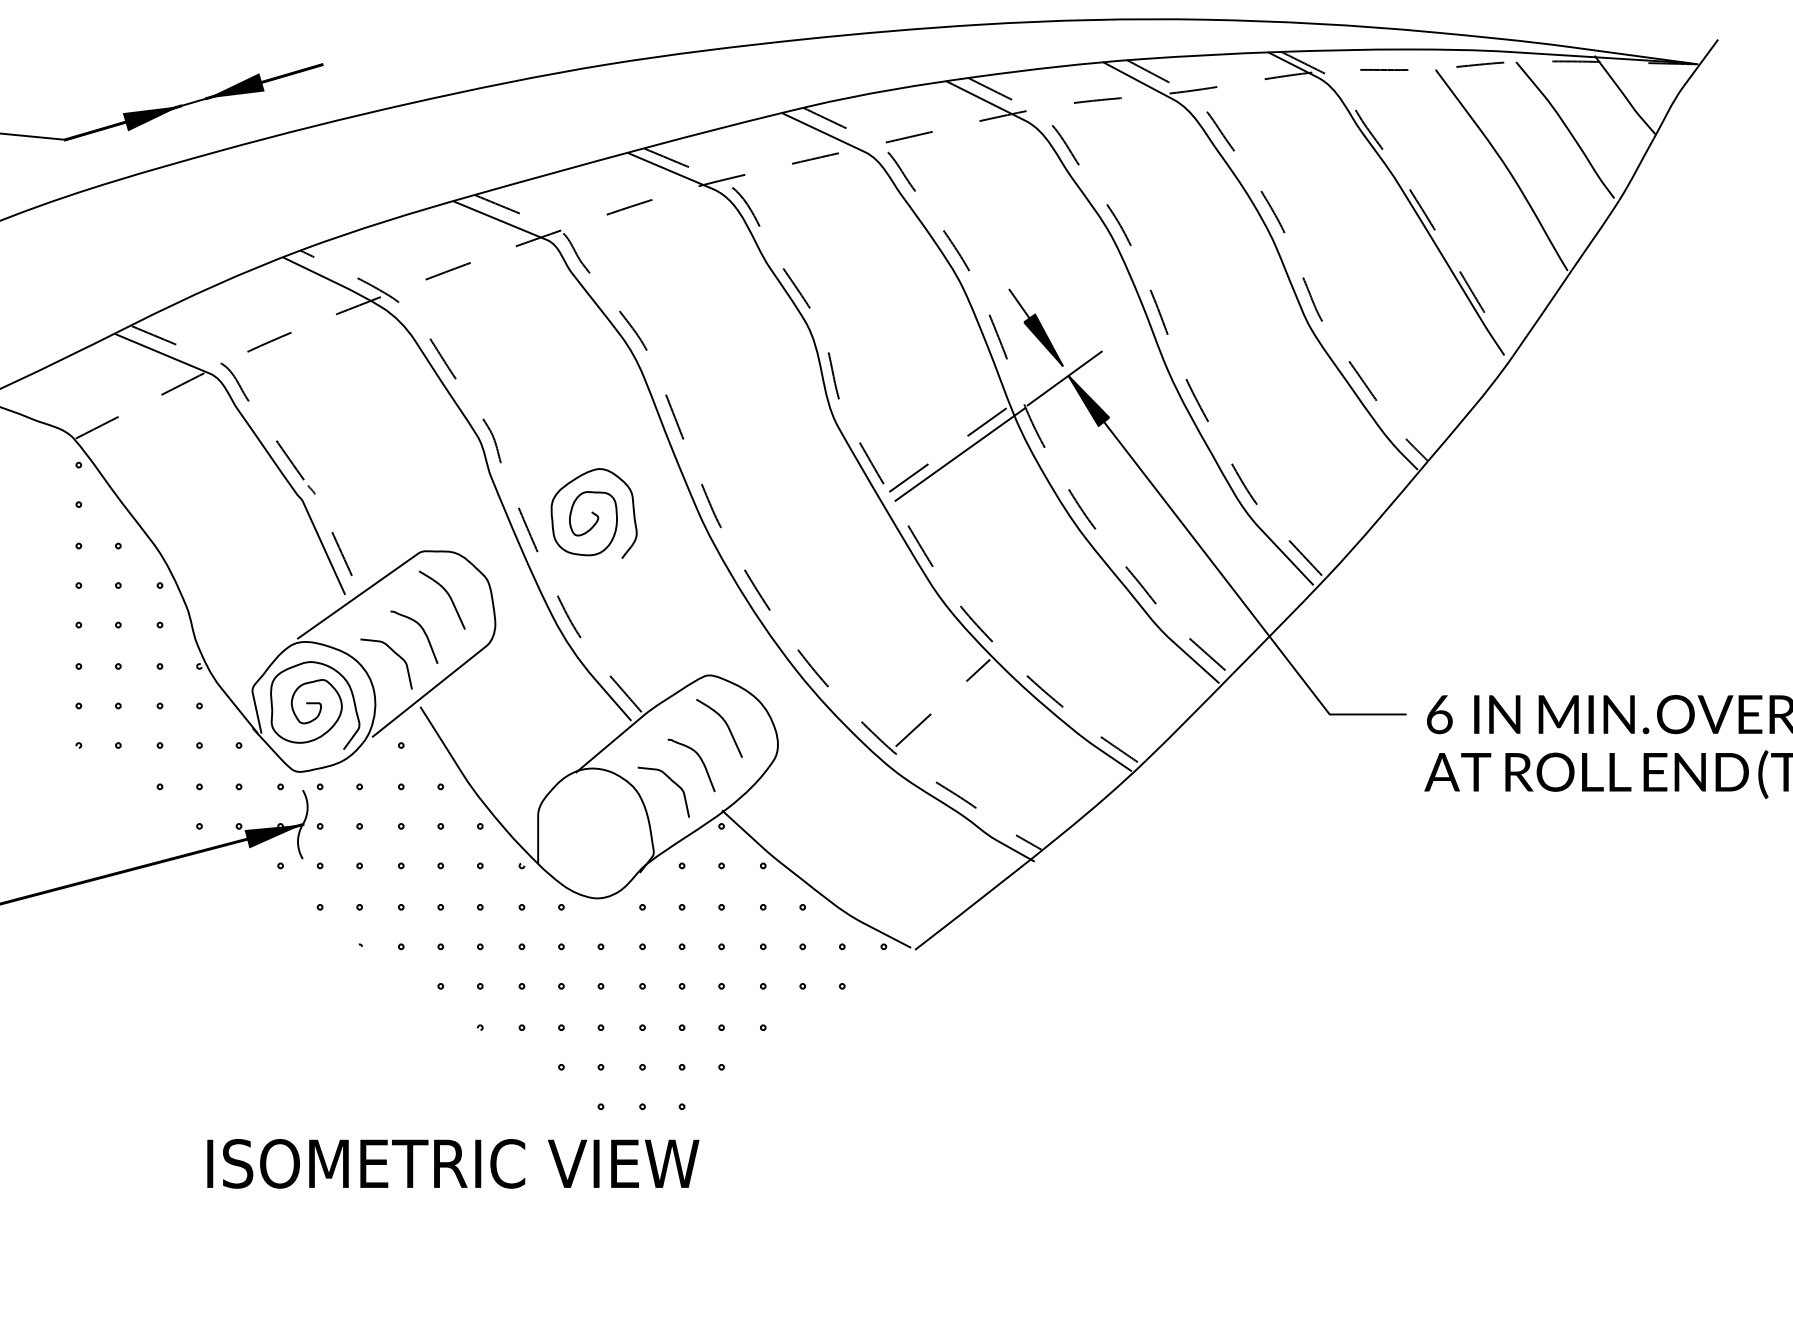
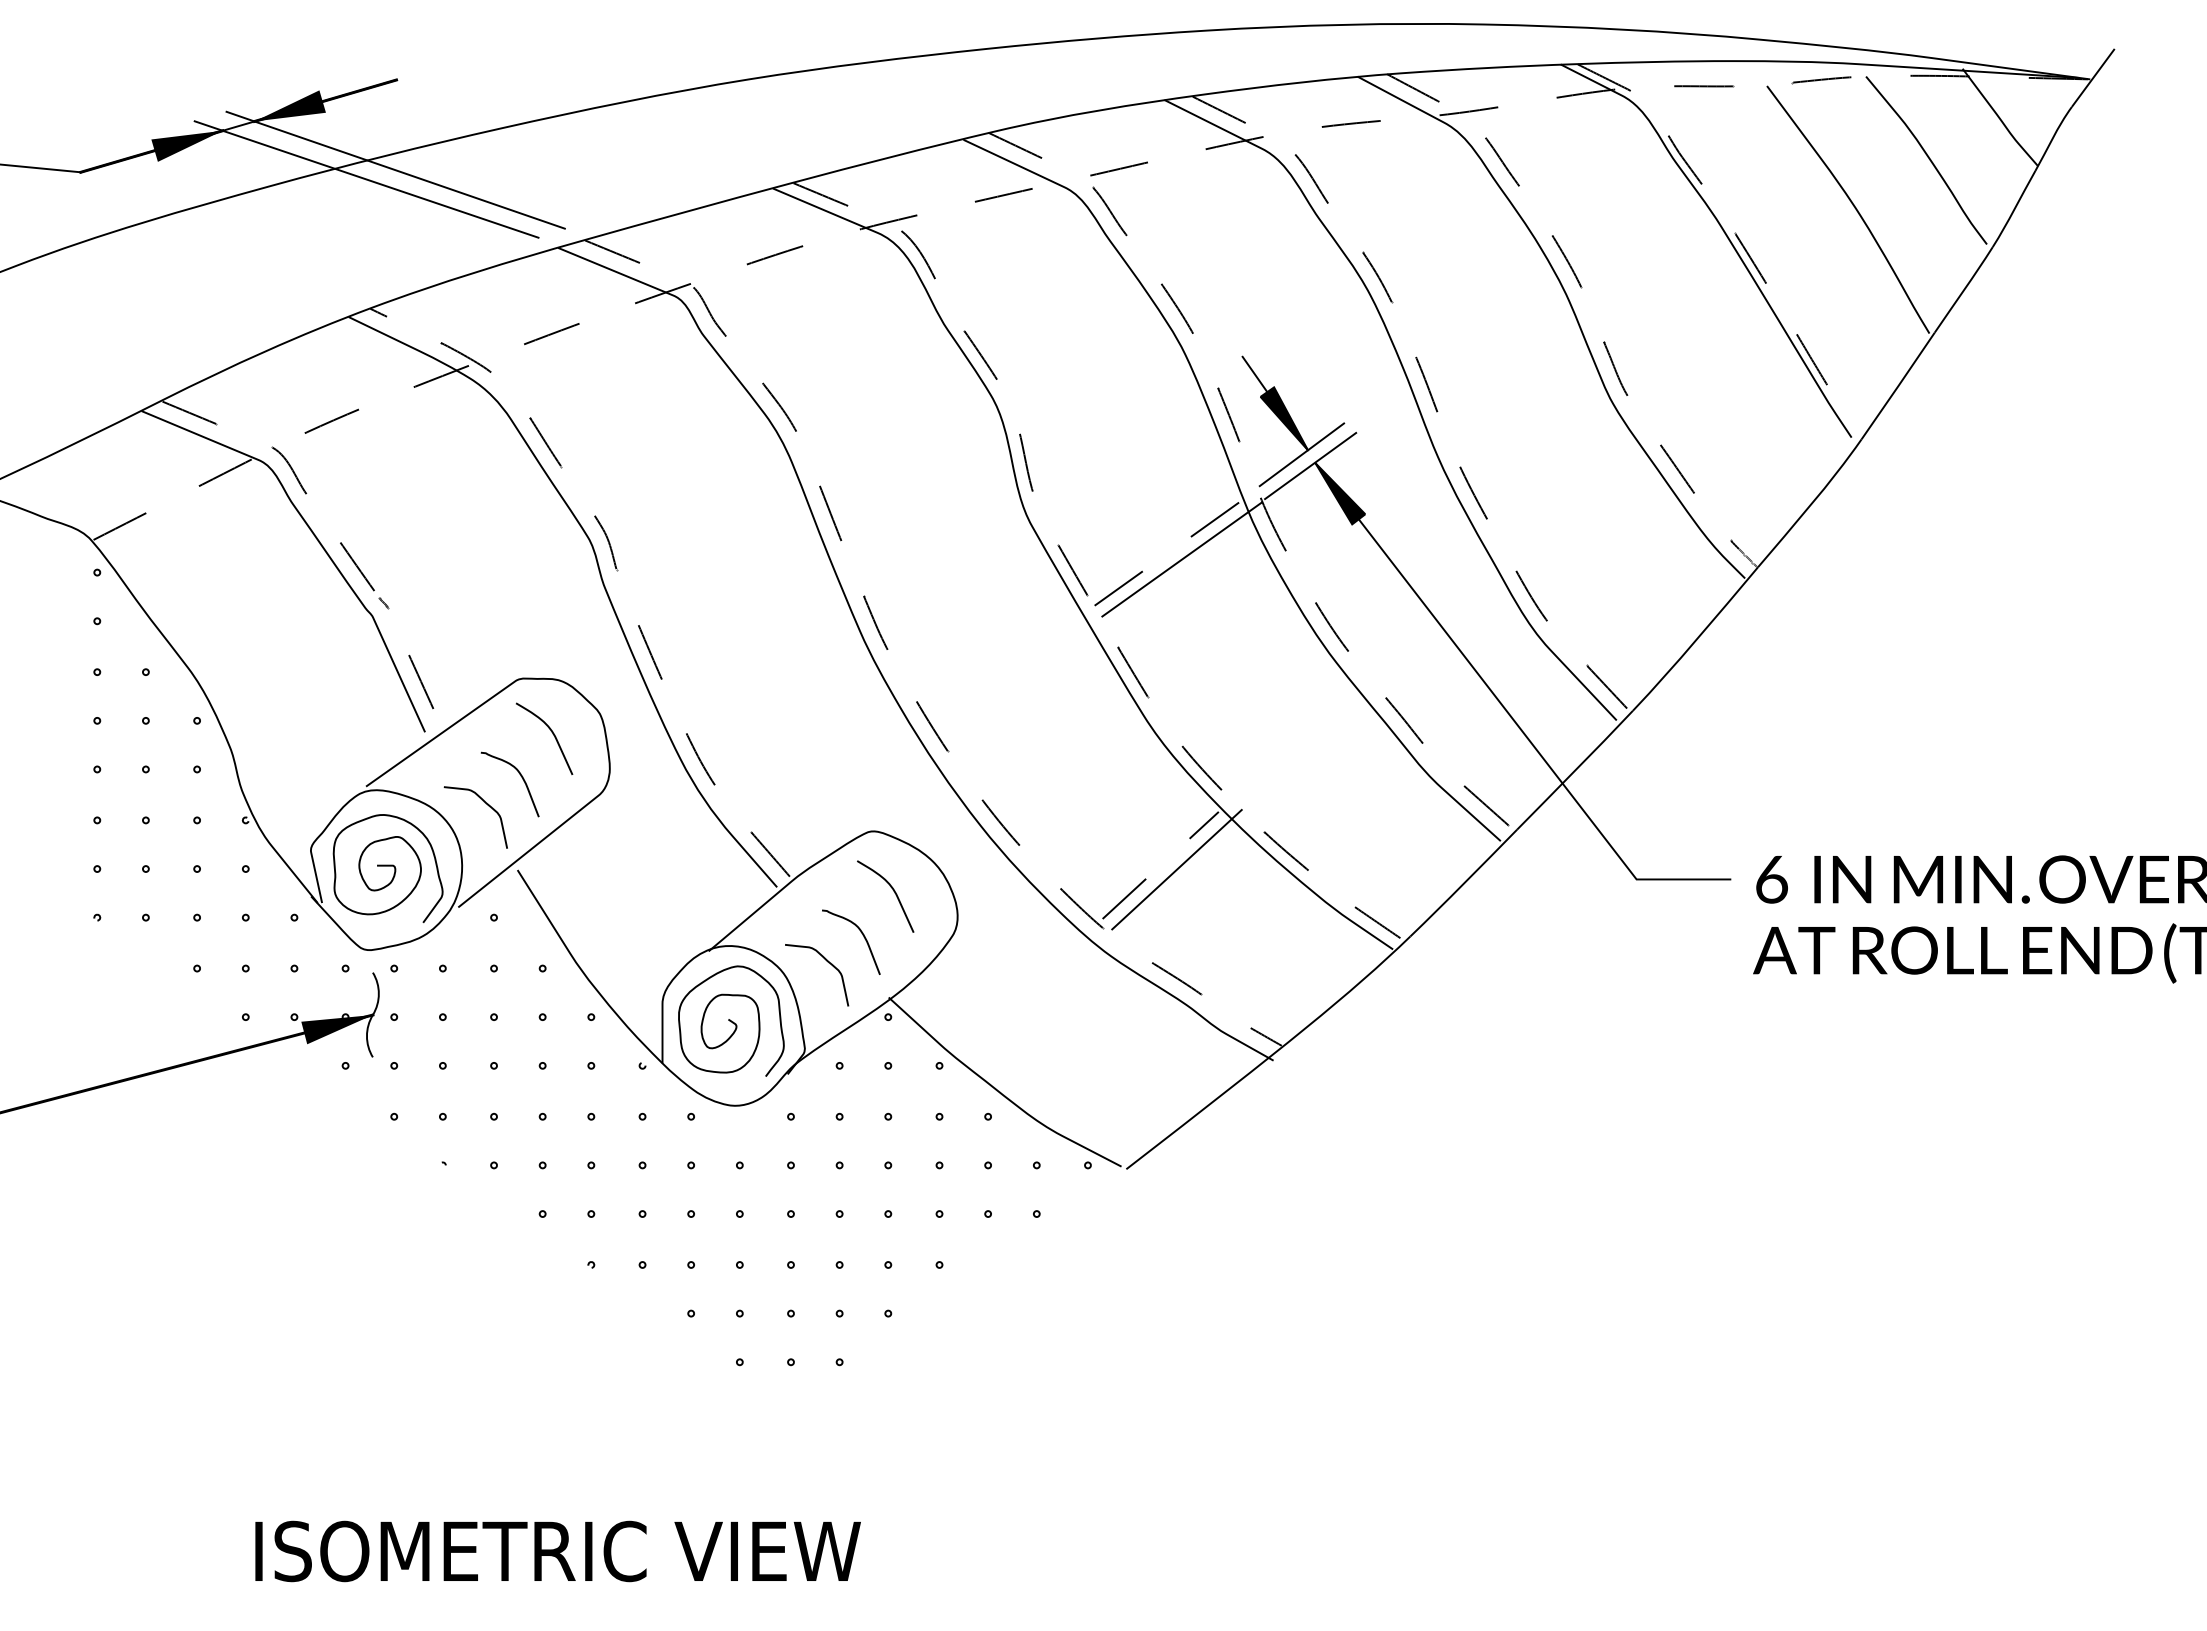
line: (321, 137) -> (395, 169), added
line: (297, 145) -> (366, 179), added
line: (1057, 369) -> (1301, 454), added
curve: (594, 512) -> (731, 1020), moved
line: (955, 706) -> (1176, 869), added
text: (452, 1163) -> (557, 1551), moved

